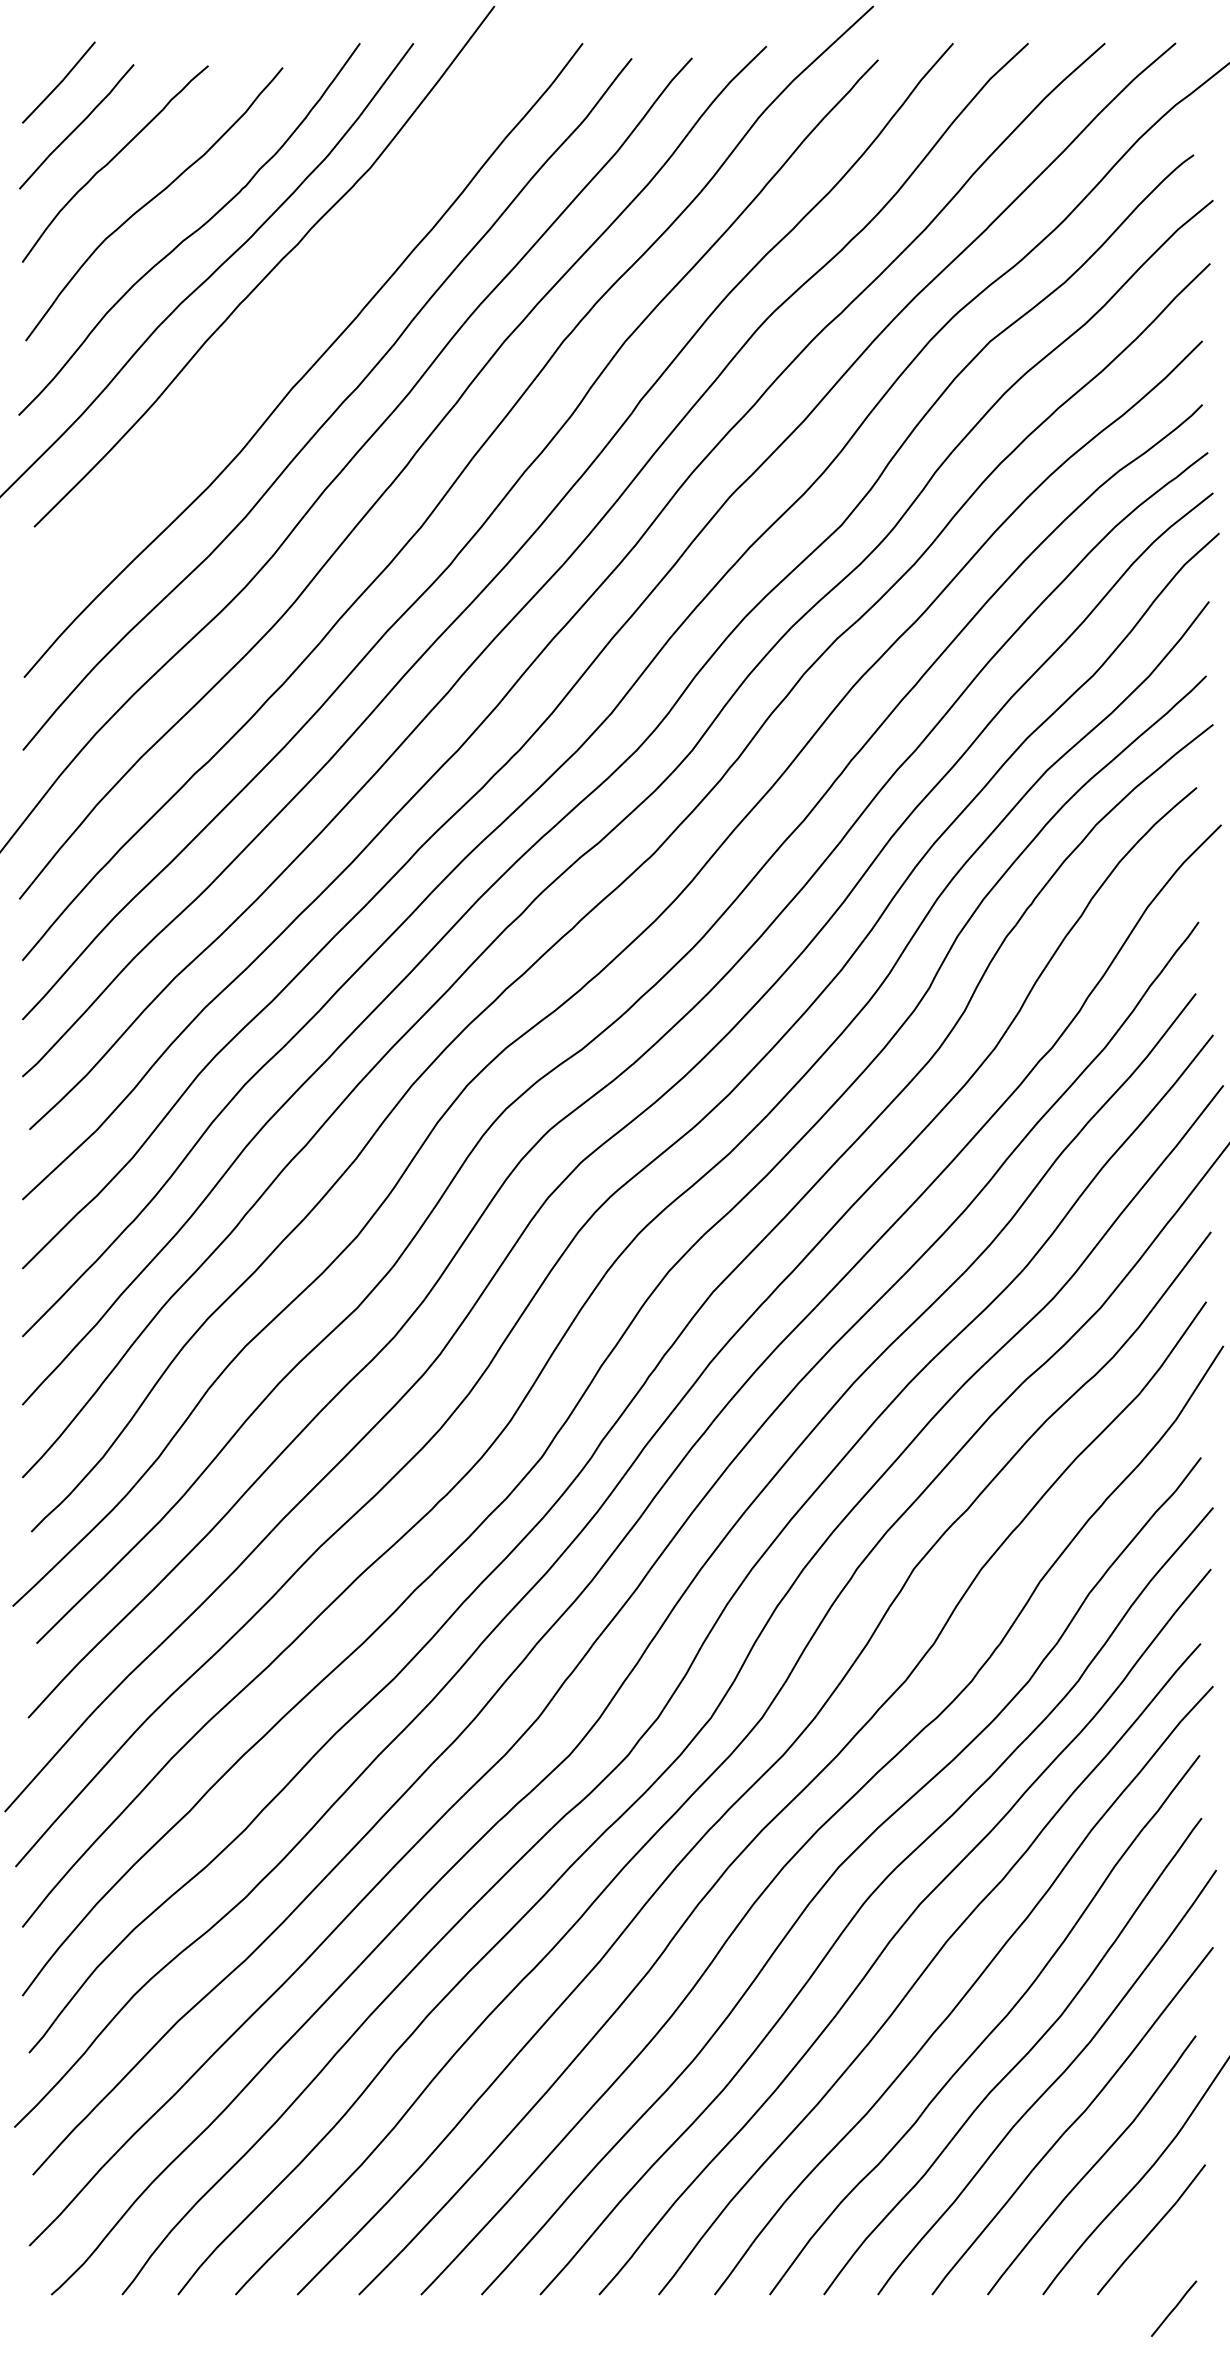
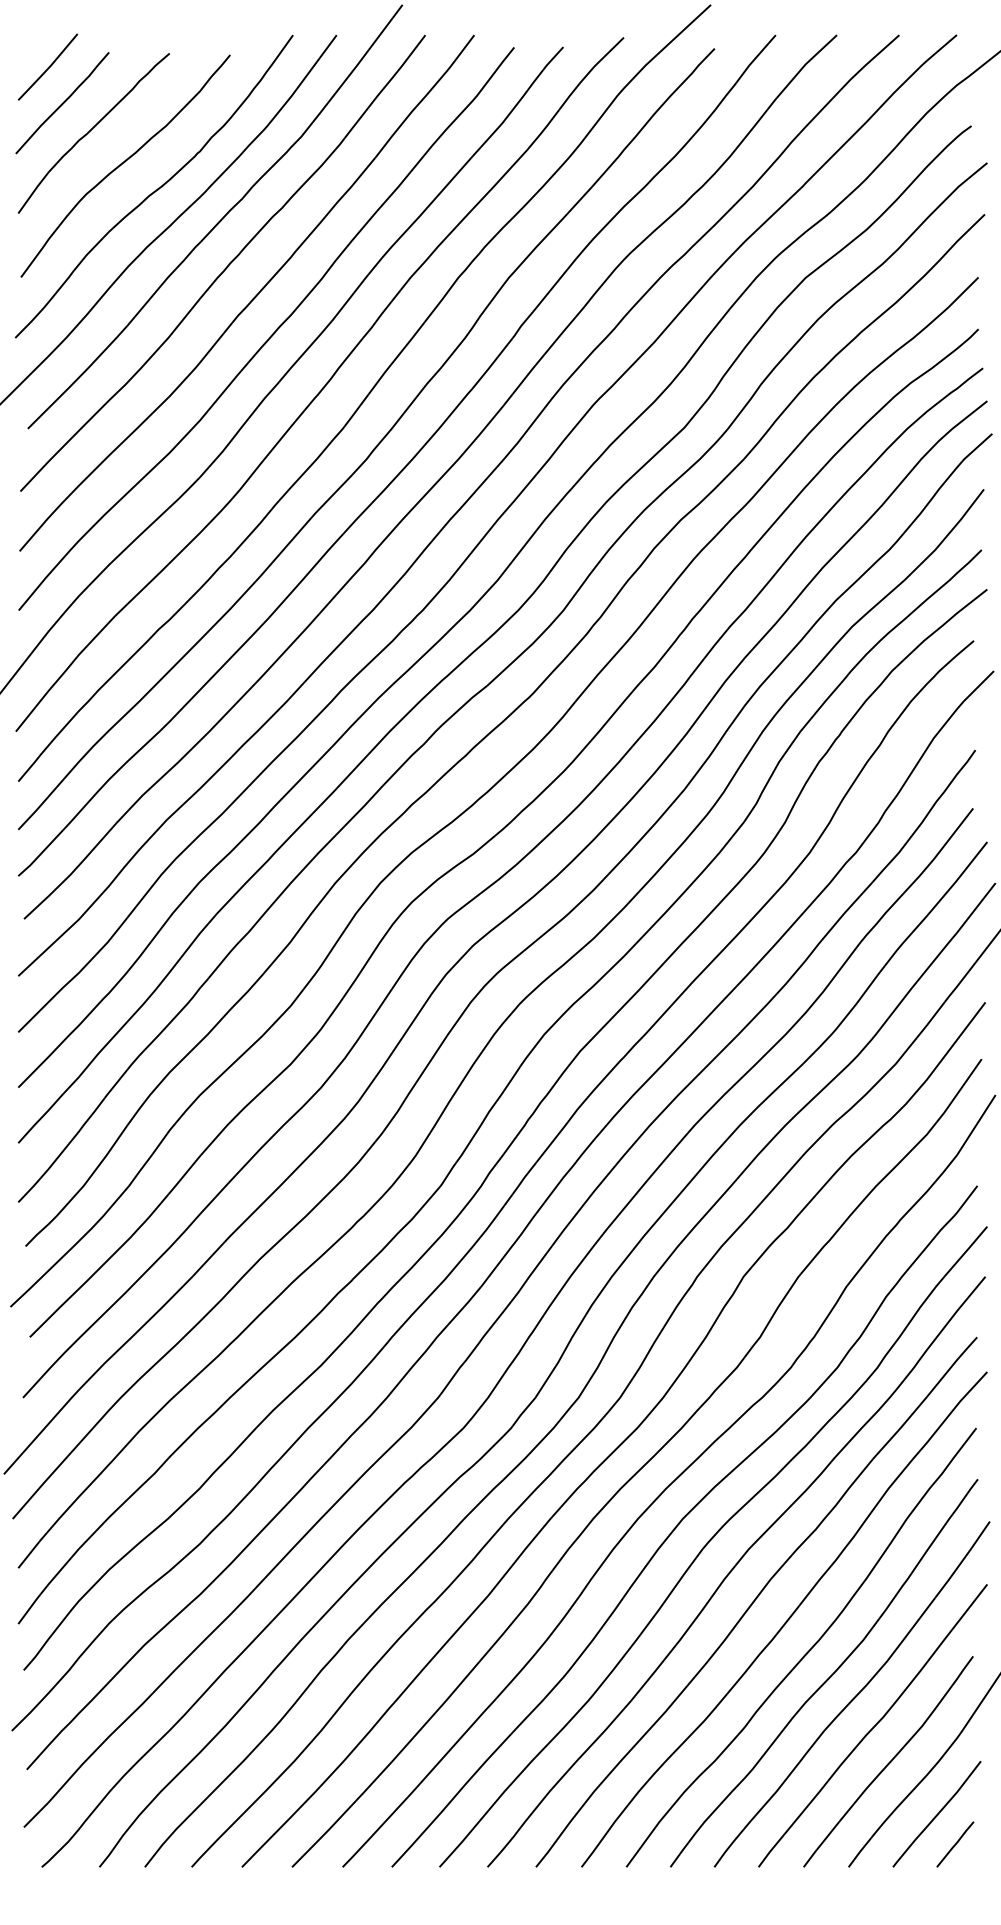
curve: (278, 327) -> (226, 266), added
line: (1174, 2308) -> (955, 1844), moved

